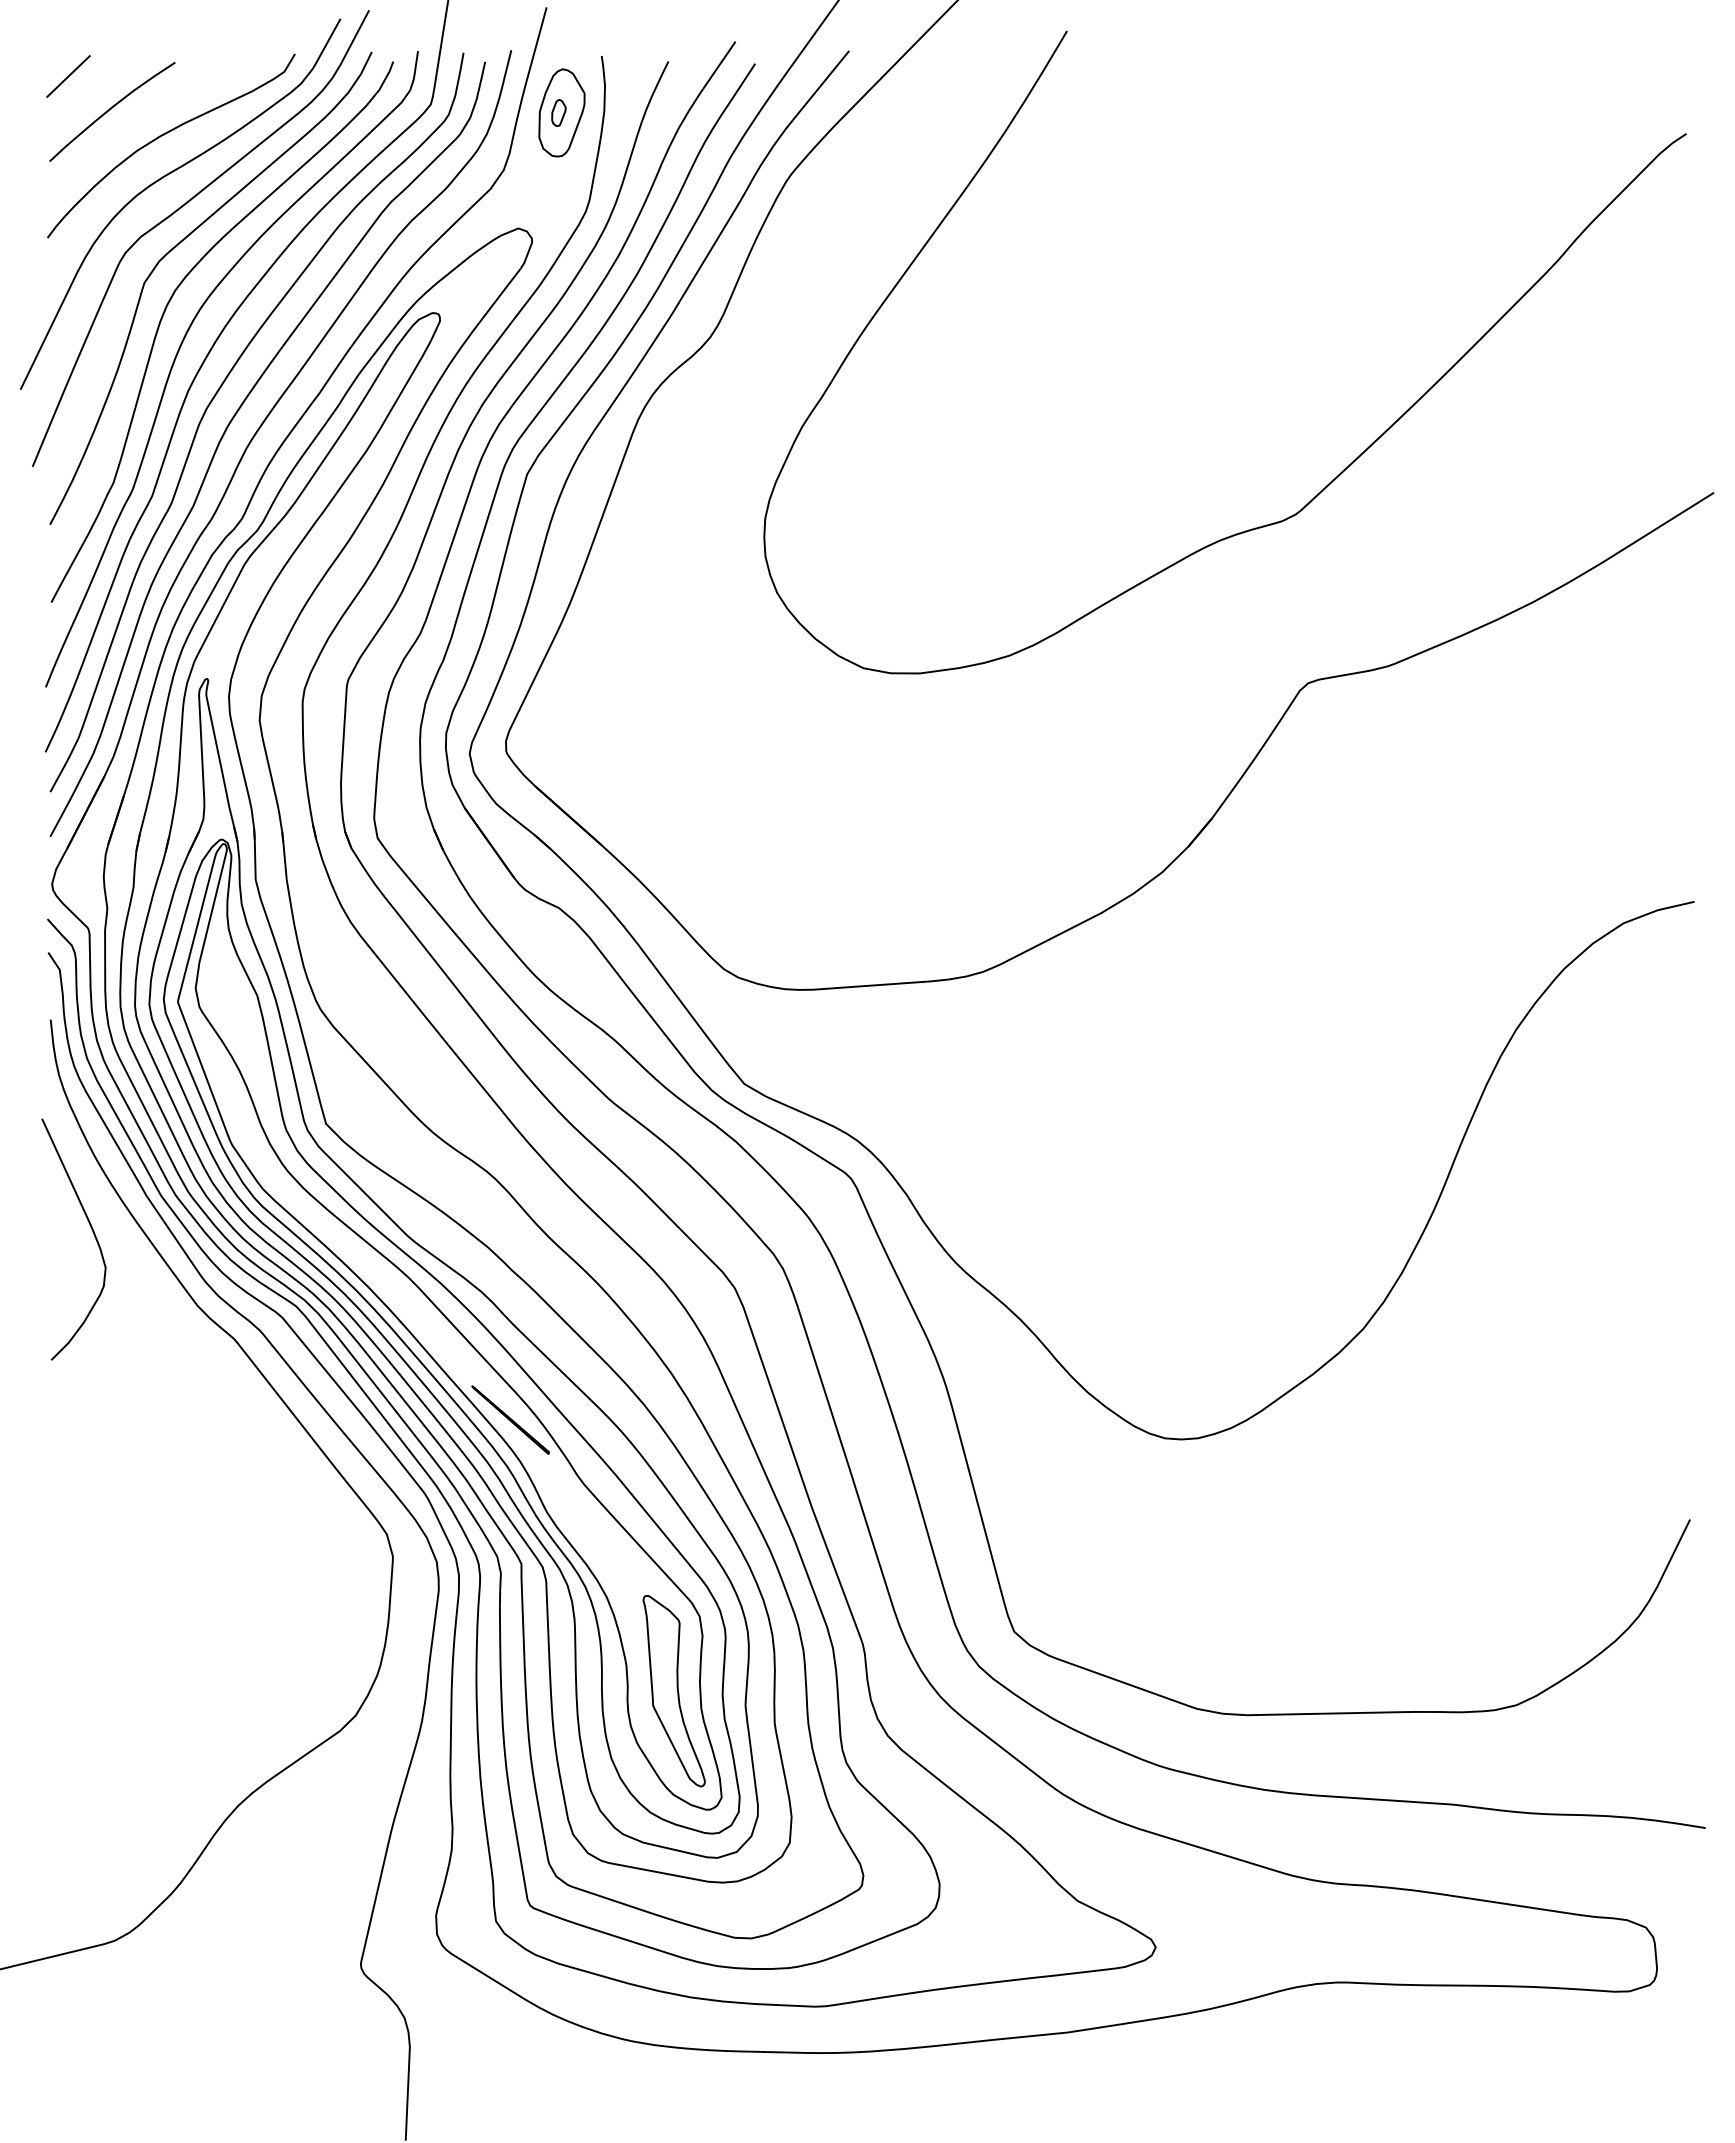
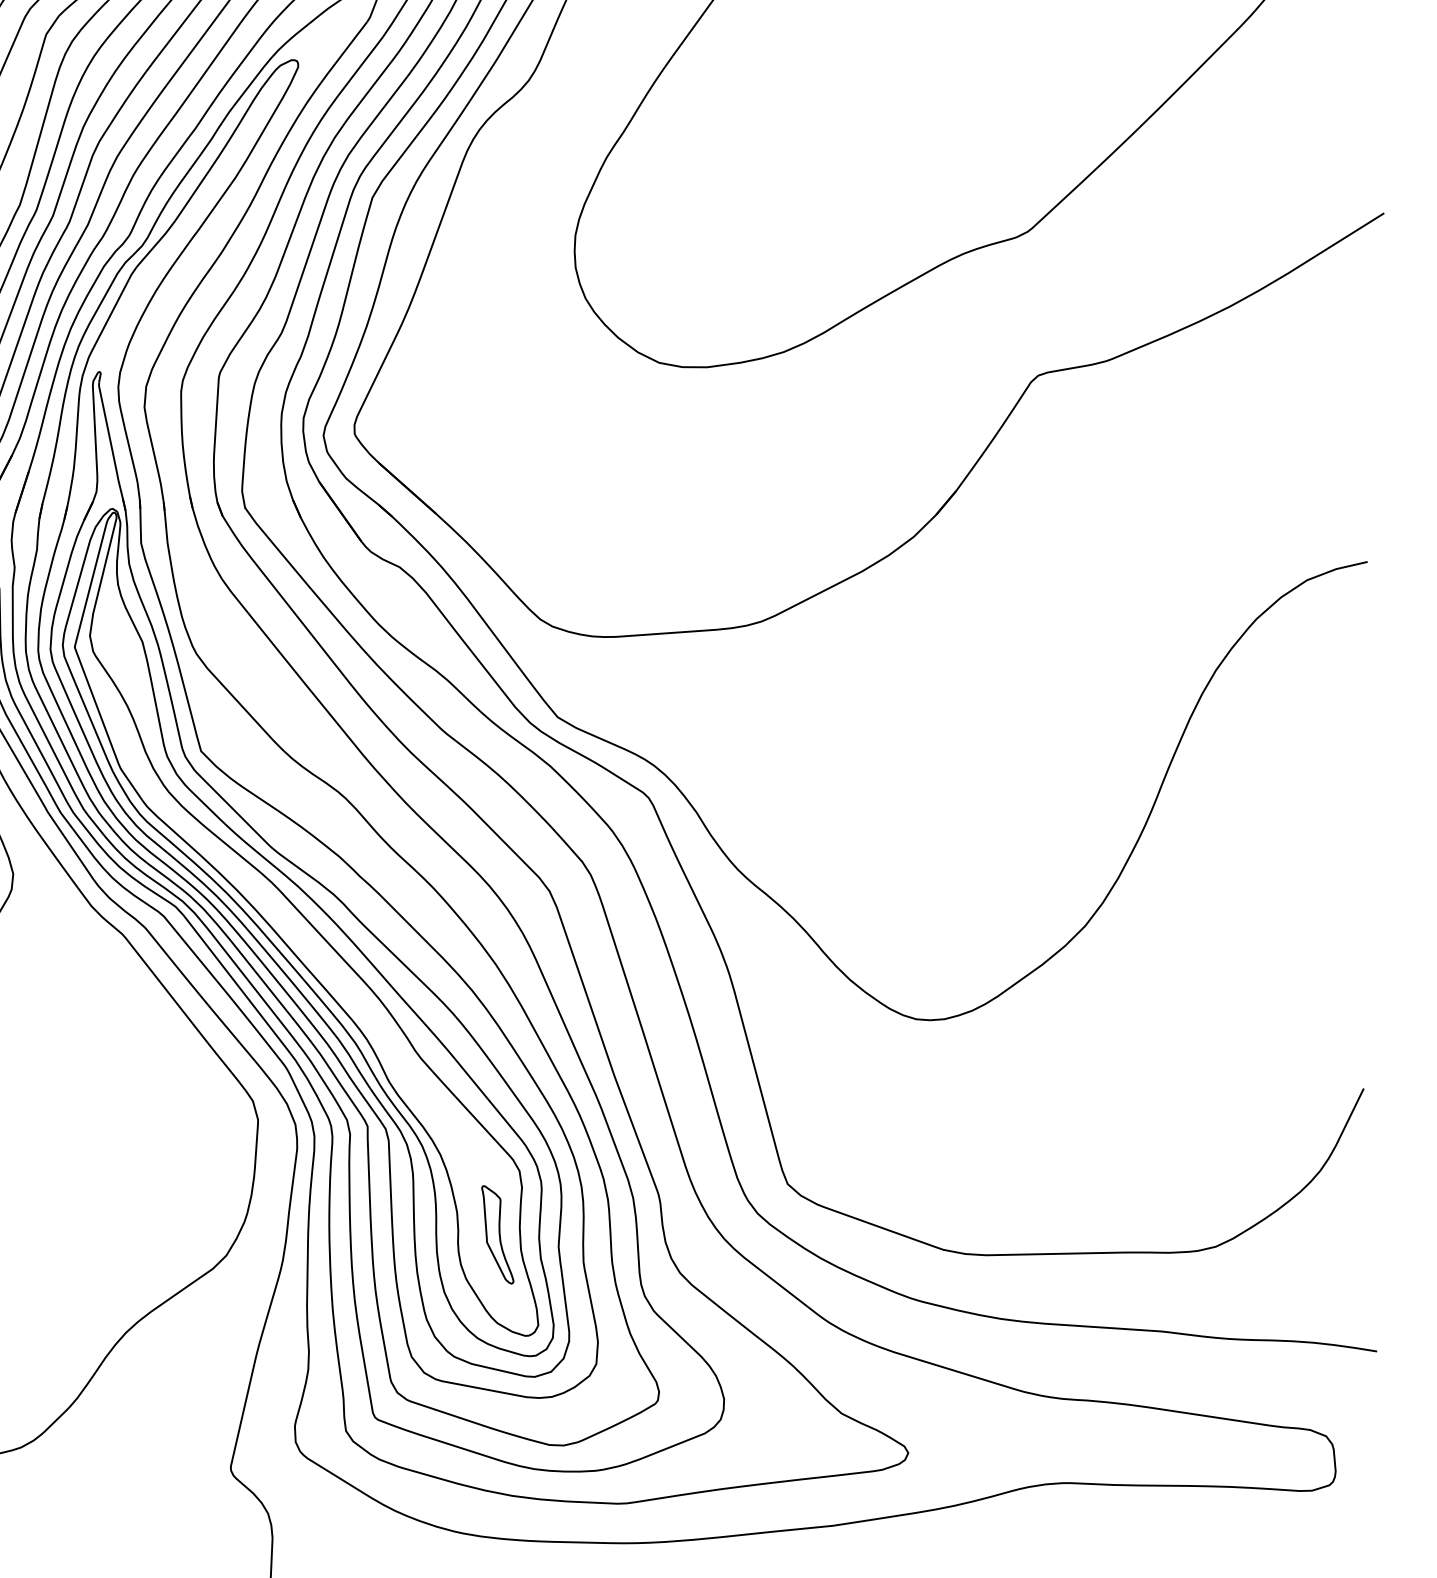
line: (510, 1419) -> (358, 1003), removed
part: (673, 1691) -> (497, 1235), size x0.6

